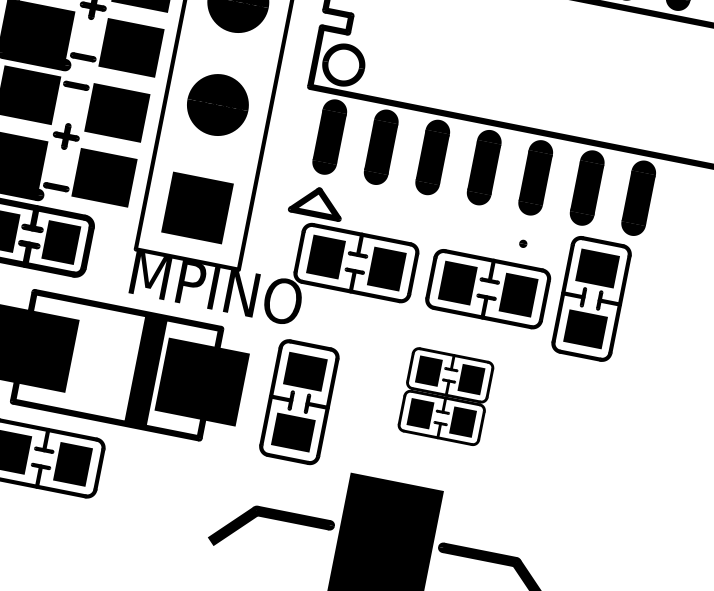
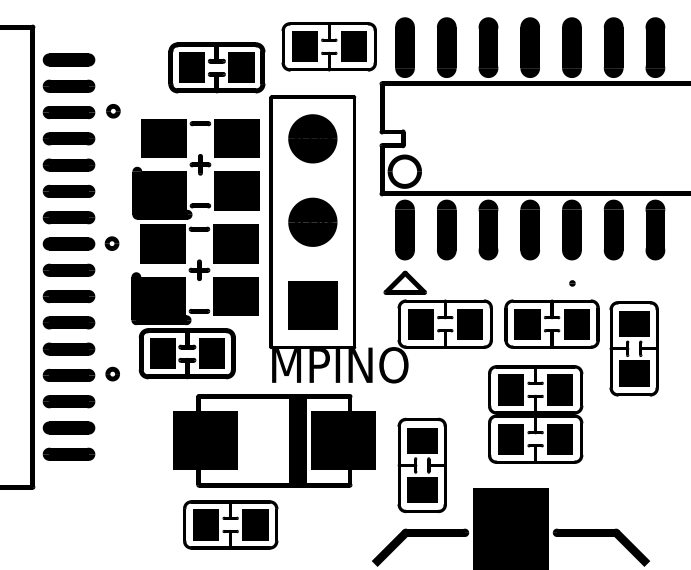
part: (590, 298) -> (633, 348), moved
part: (445, 396) -> (535, 414), size x1.43
part: (298, 402) -> (421, 465), moved

